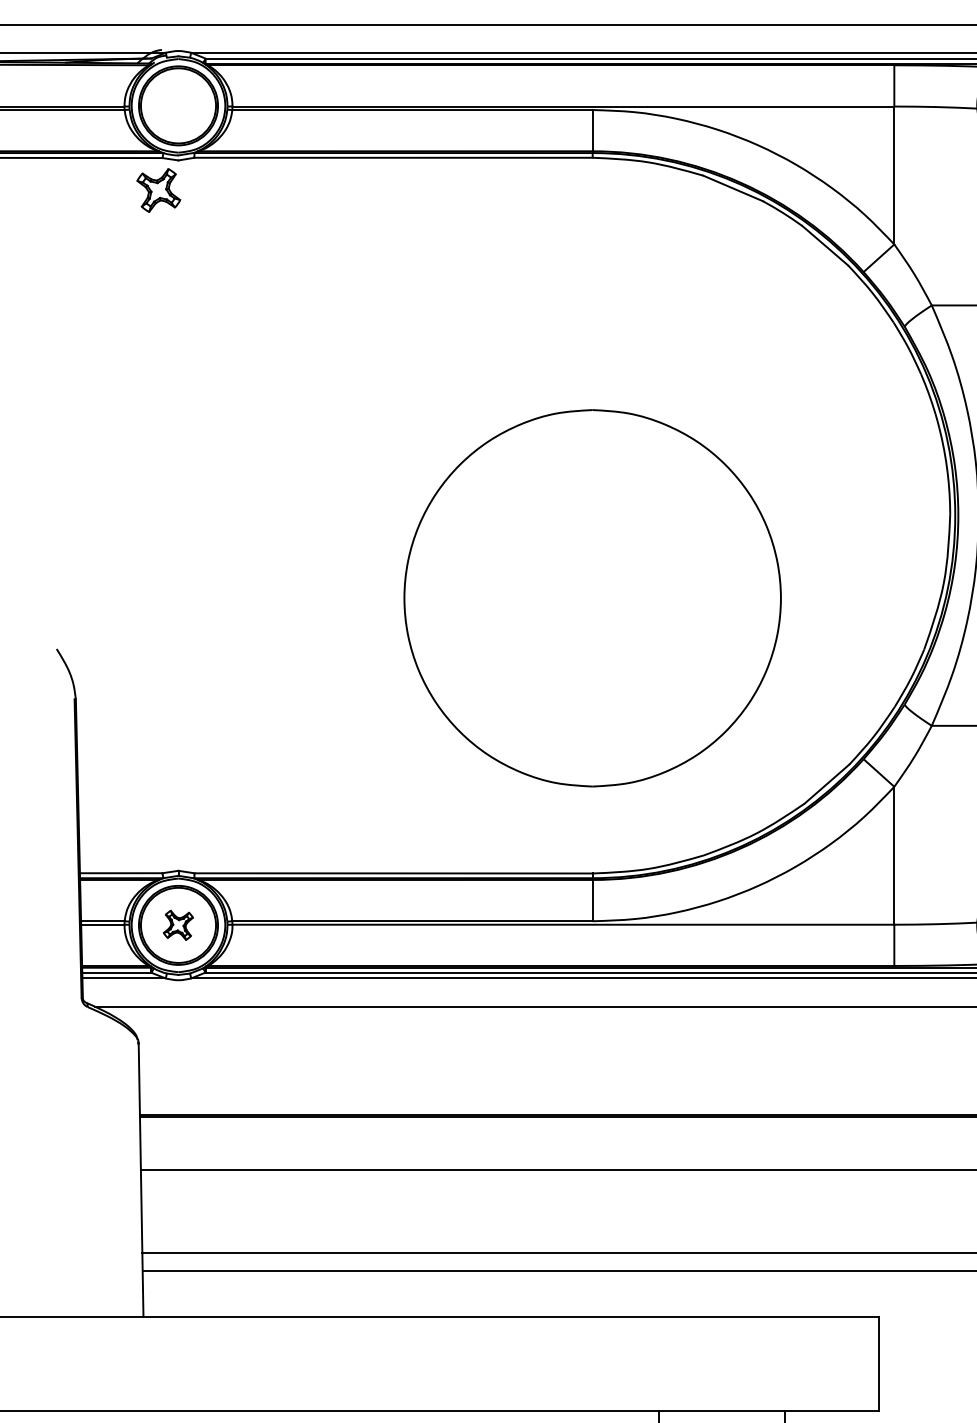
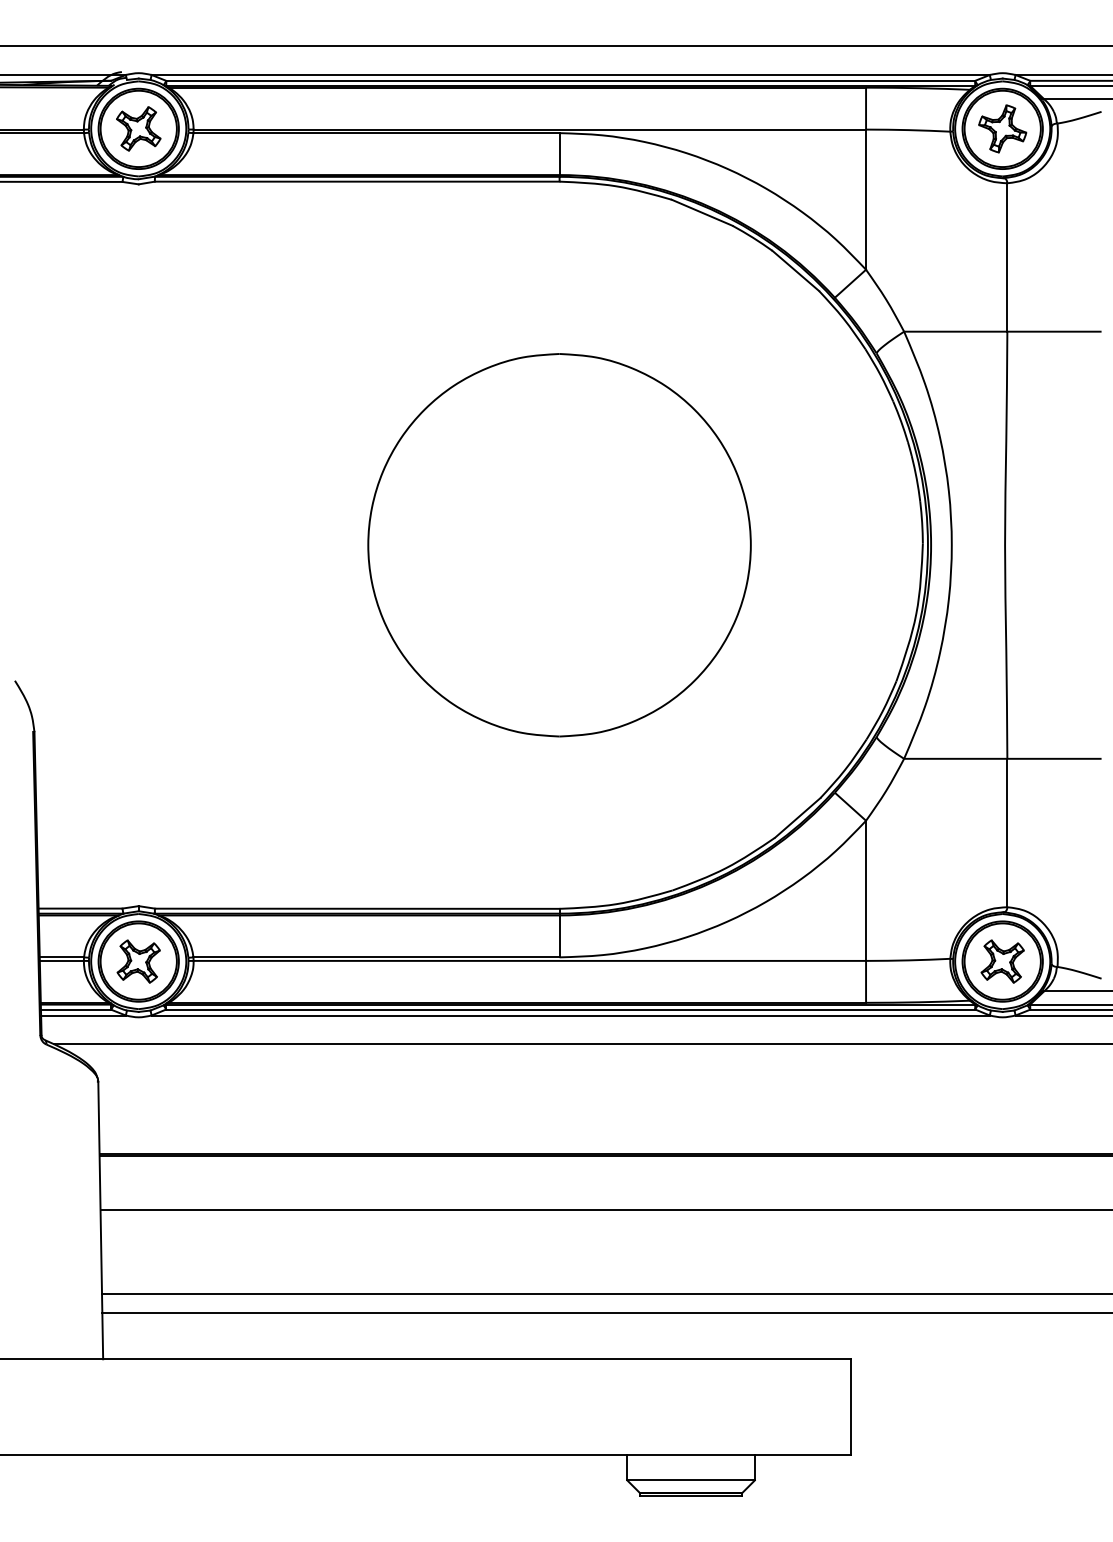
part: (158, 190) -> (138, 128), moved
part: (592, 598) -> (559, 545), moved
part: (178, 925) -> (138, 961), size x1.43

